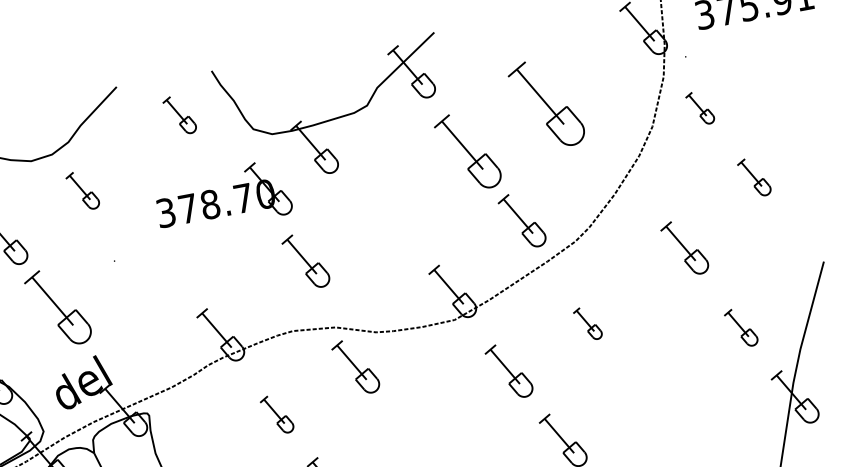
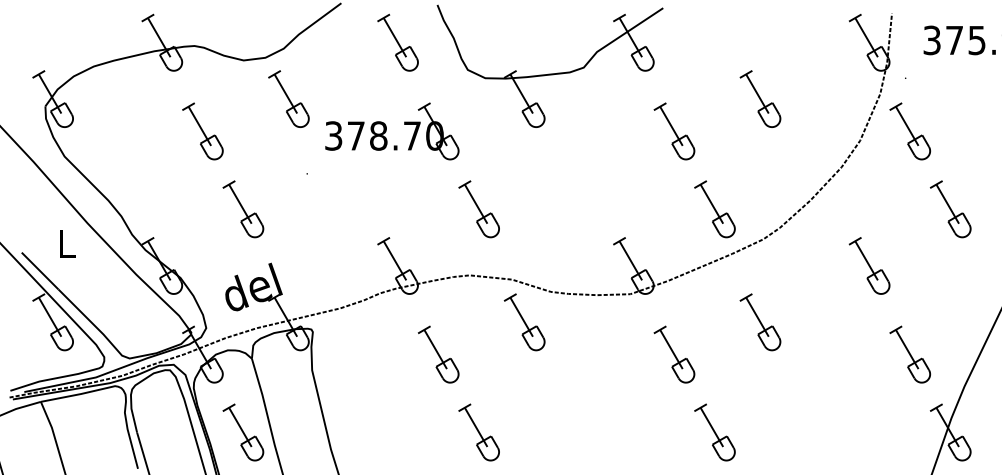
part: (546, 103) -> (760, 98), size x0.62
part: (700, 108) -> (910, 131), size x1.67
part: (179, 115) -> (397, 42), size x1.43
part: (468, 151) -> (674, 131), size x0.71
part: (754, 177) -> (950, 209), size x1.43
part: (82, 190) -> (288, 98), size x1.43
part: (223, 197) -> (392, 131), moved
part: (305, 261) -> (478, 209), moved
part: (58, 307) -> (243, 209), size x0.71
part: (587, 323) -> (760, 322), size x1.67
part: (741, 327) -> (910, 354), size x1.43
part: (276, 414) -> (438, 354), size x1.43

